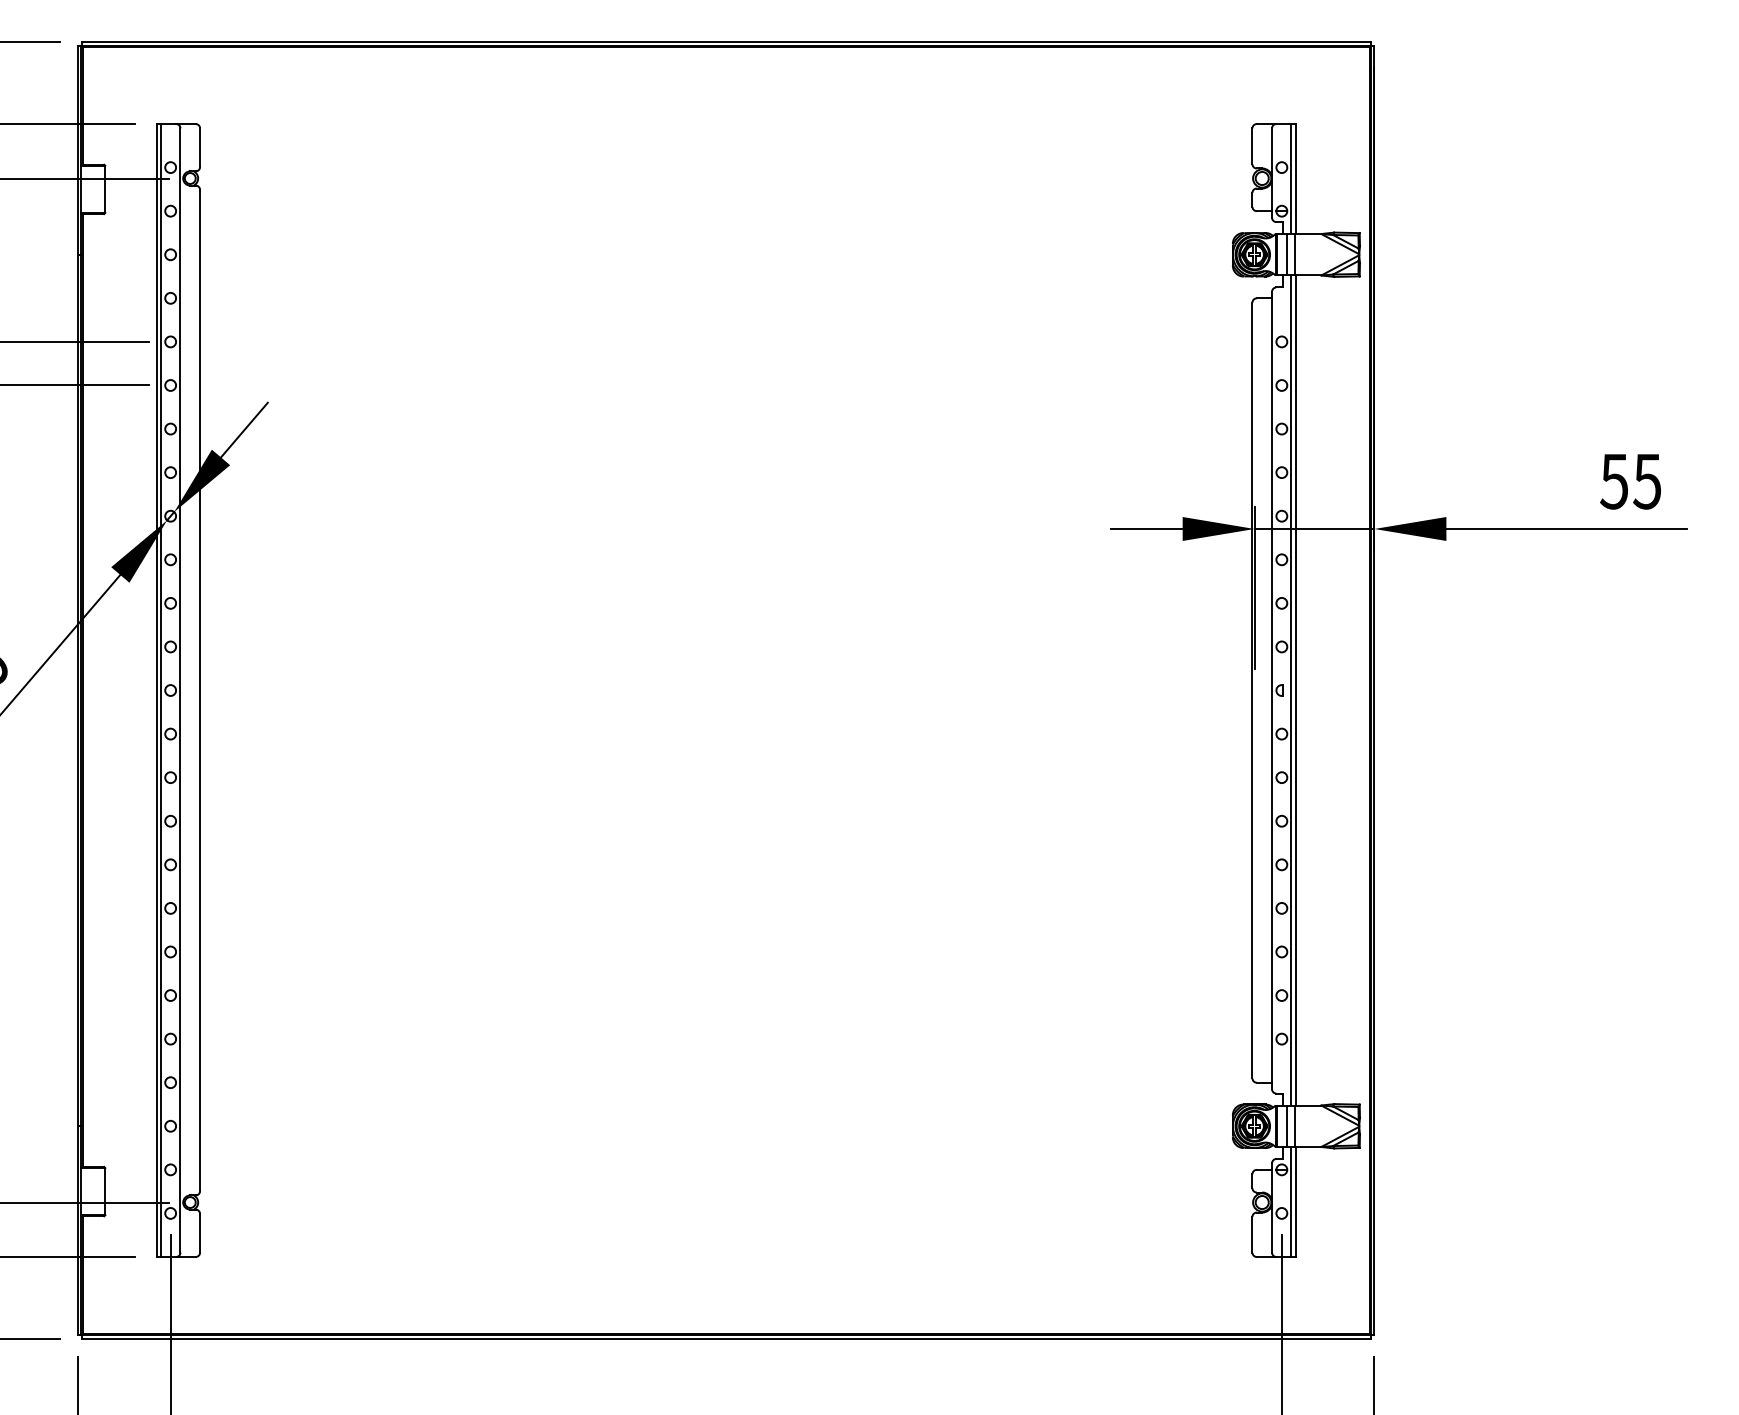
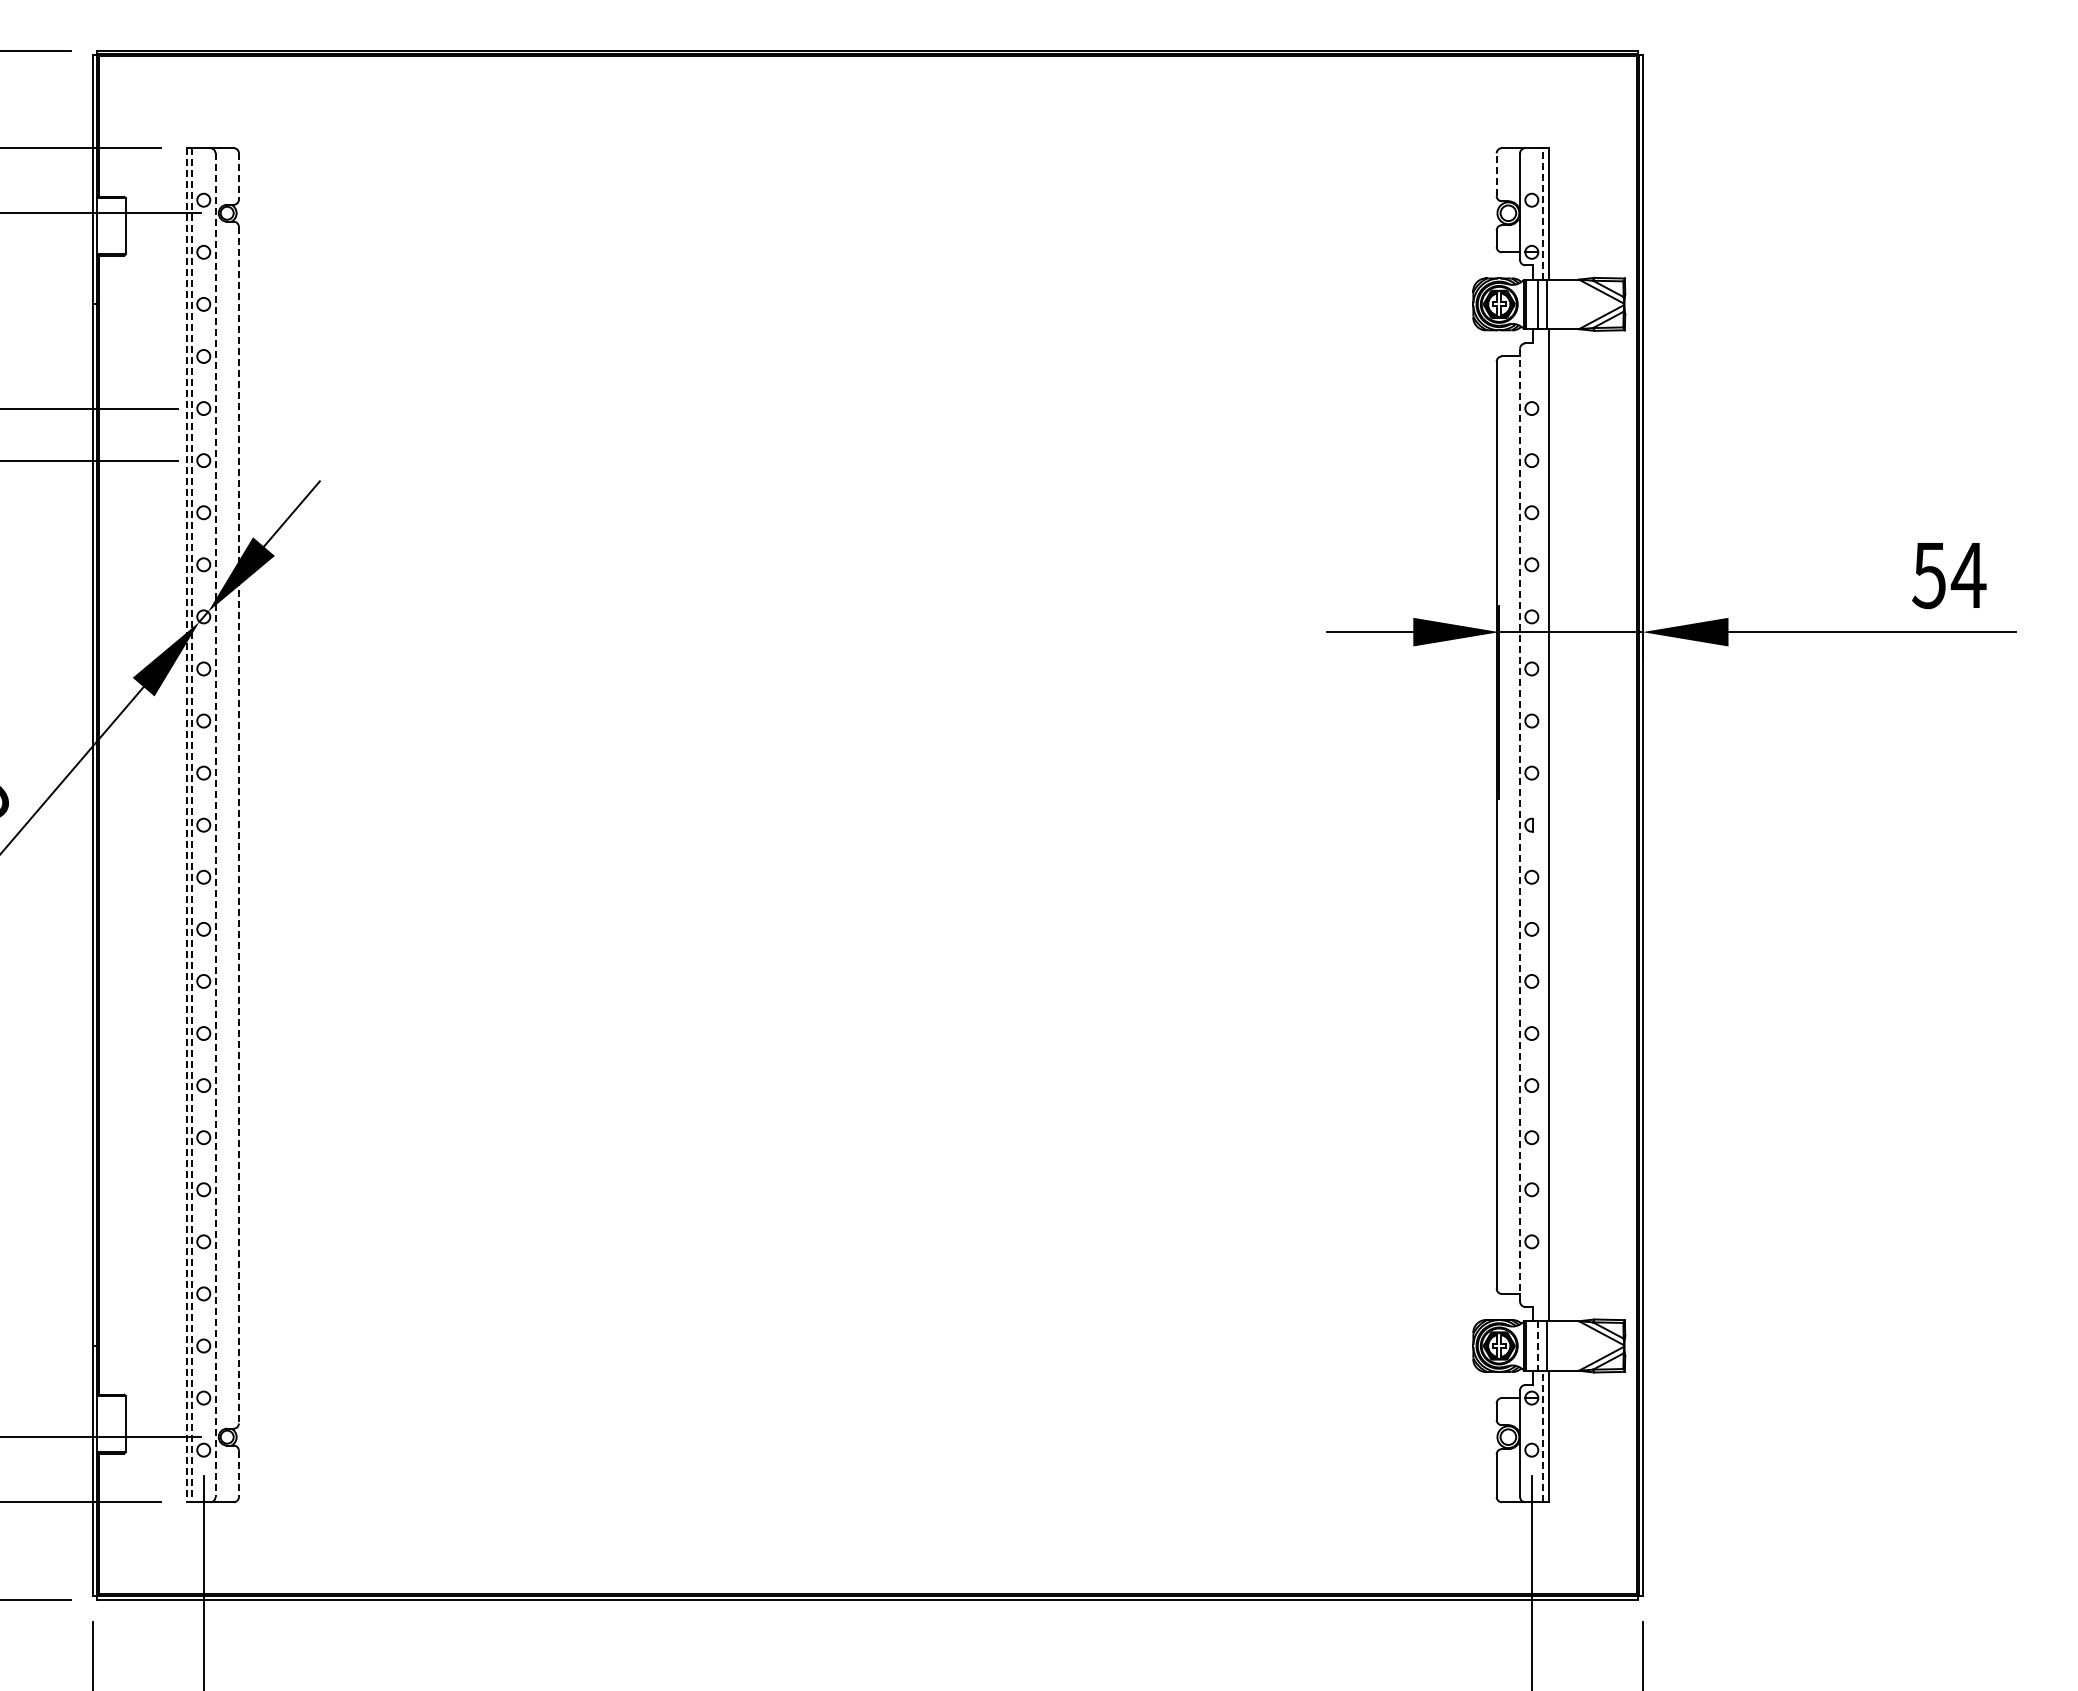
line: (1252, 146) -> (1496, 174), solid -> dashed
line: (199, 147) -> (238, 176), solid -> dashed
line: (1291, 178) -> (1543, 213), solid -> dashed
text: (1647, 482) -> (1968, 576), 55 -> 54
line: (156, 690) -> (186, 825), solid -> dashed
line: (161, 690) -> (192, 825), solid -> dashed
line: (180, 690) -> (215, 825), solid -> dashed
line: (199, 690) -> (238, 825), solid -> dashed
line: (1272, 690) -> (1520, 825), solid -> dashed
line: (1291, 690) -> (1543, 825), removed
line: (1286, 1126) -> (1537, 1346), solid -> dashed
line: (1291, 1201) -> (1543, 1436), solid -> dashed
line: (199, 1233) -> (238, 1474), solid -> dashed

